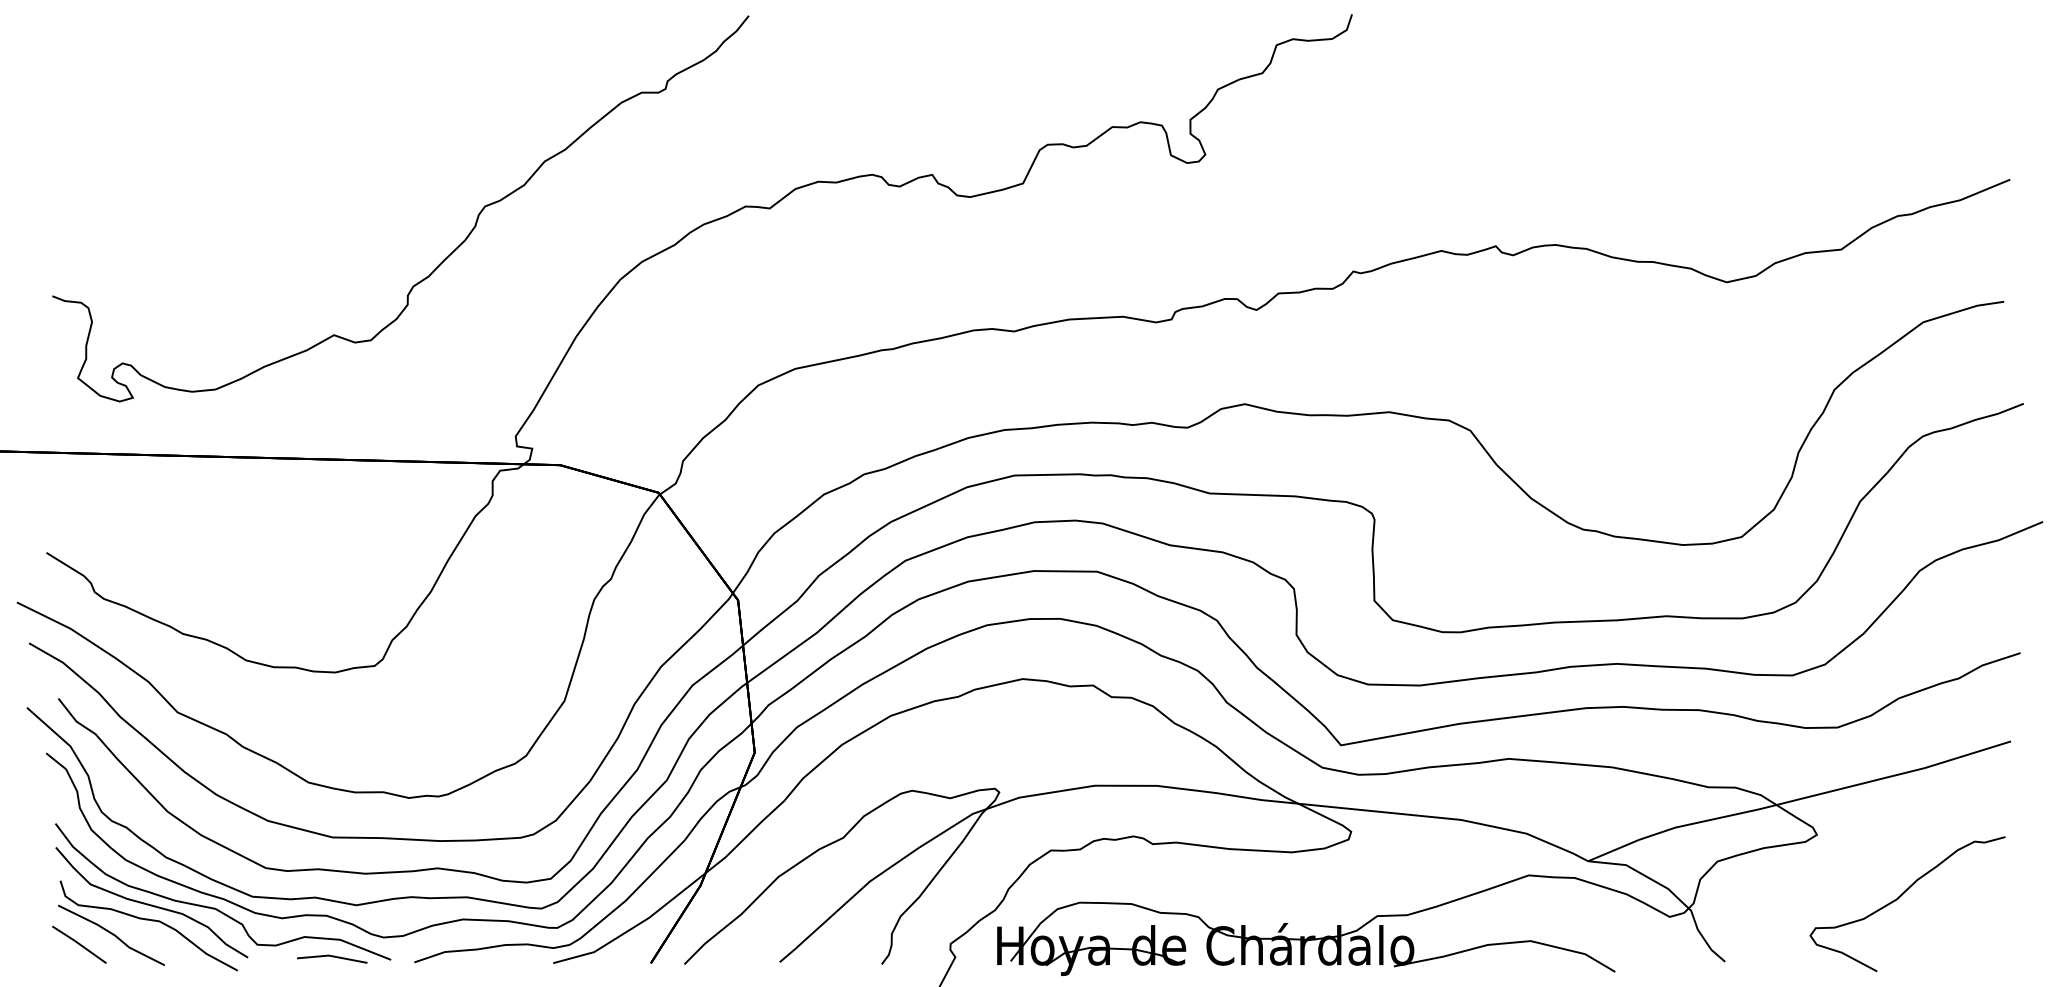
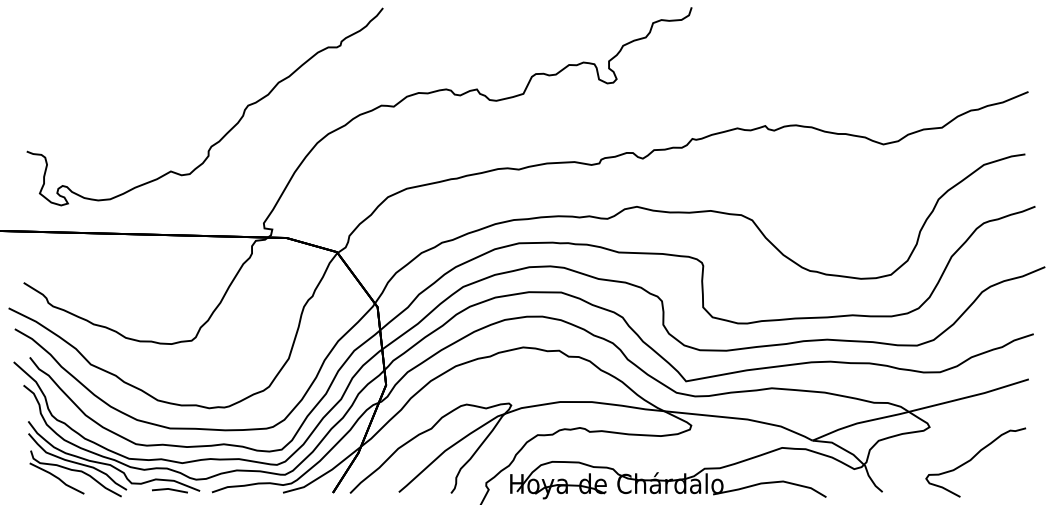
line: (79, 944) -> (40, 483), removed

